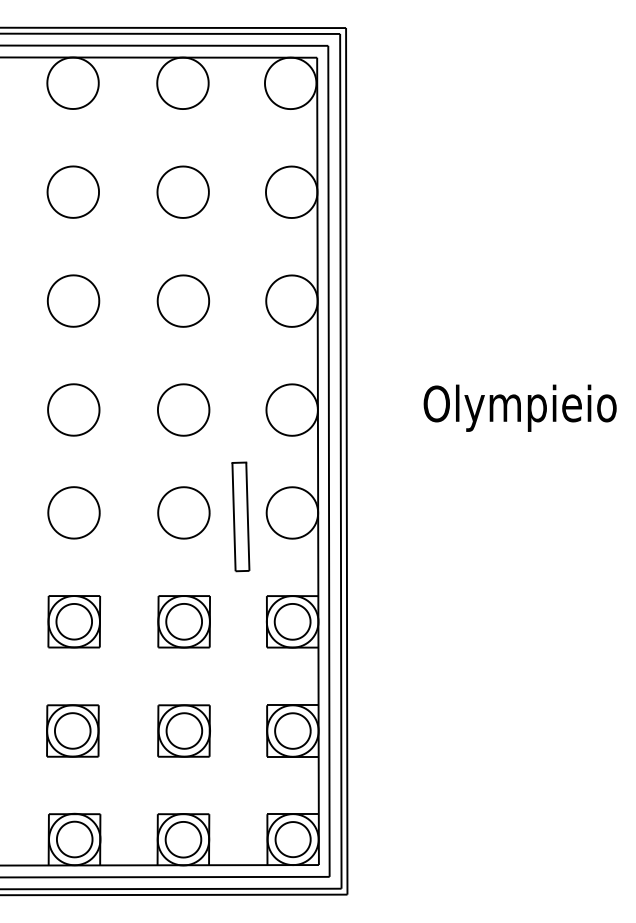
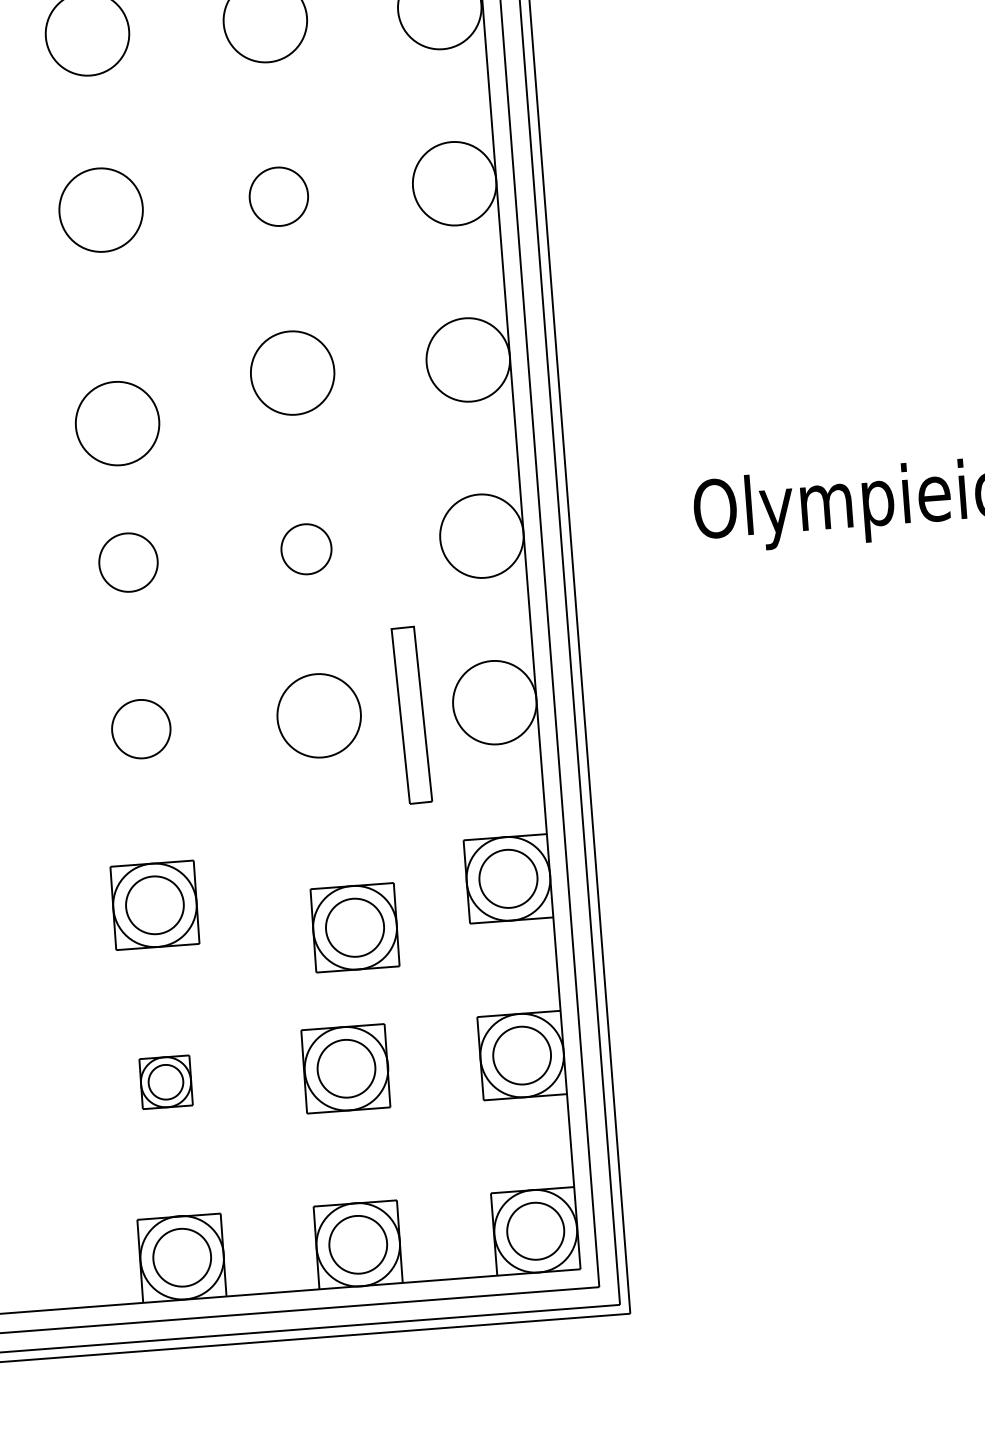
part: (182, 191) -> (277, 195), size x0.7
part: (73, 300) -> (117, 422), moved
part: (73, 409) -> (127, 561), size x0.7
part: (183, 409) -> (305, 548), size x0.6
part: (73, 512) -> (140, 728), size x0.7
part: (183, 621) -> (353, 927), moved
part: (72, 730) -> (165, 1081), size x0.6

